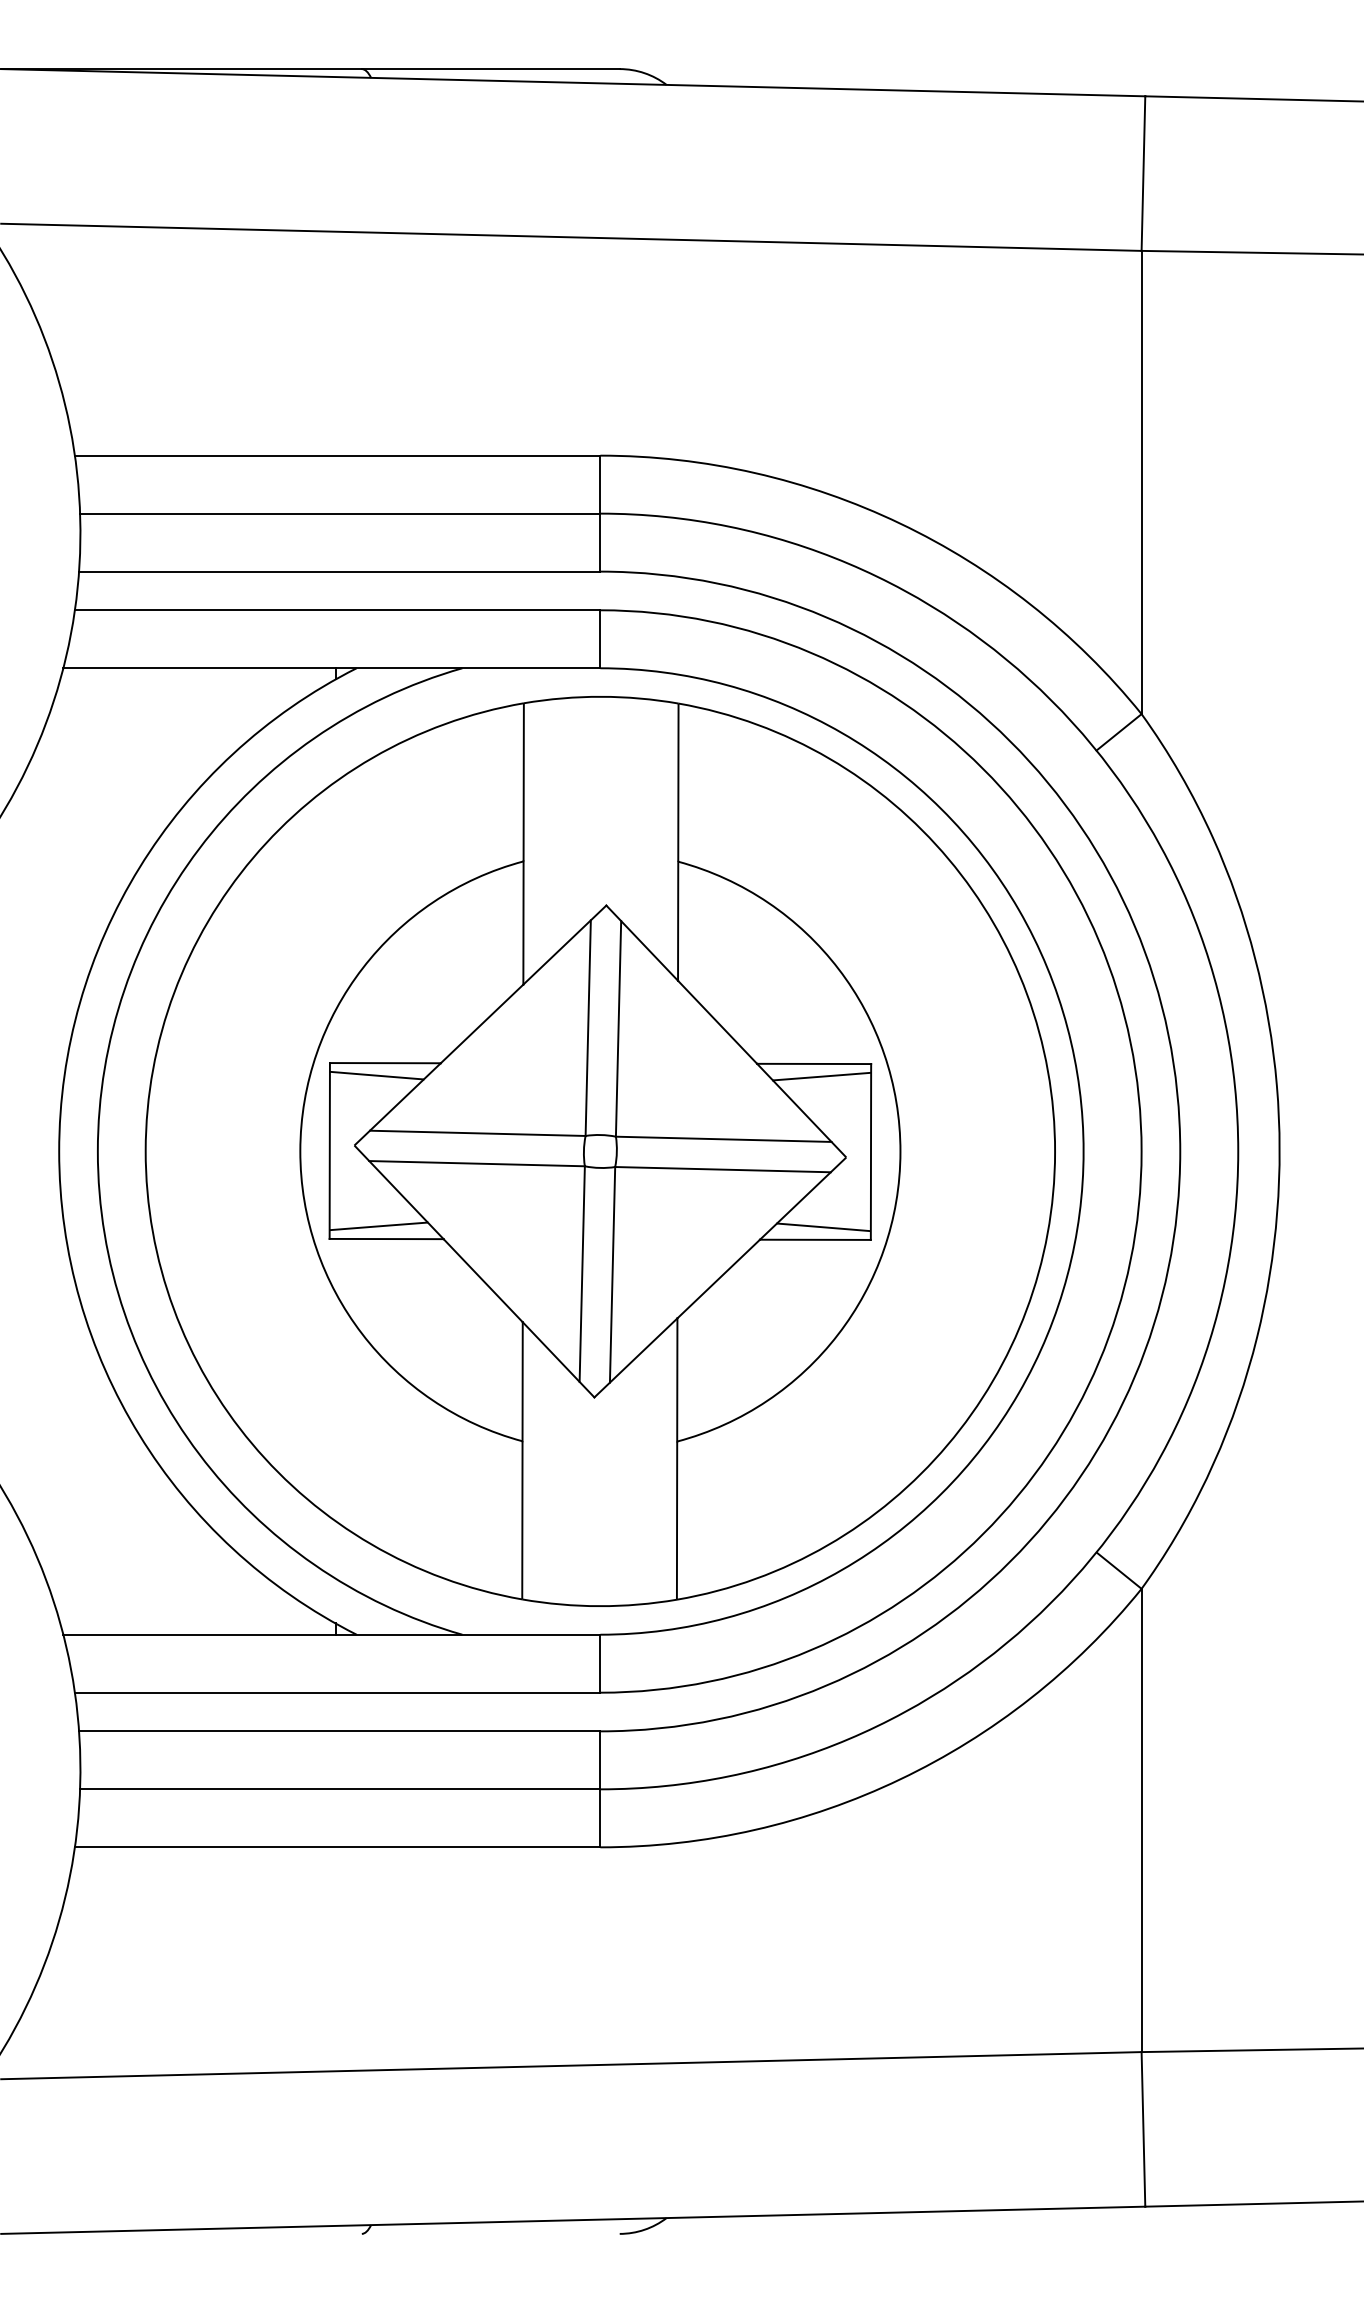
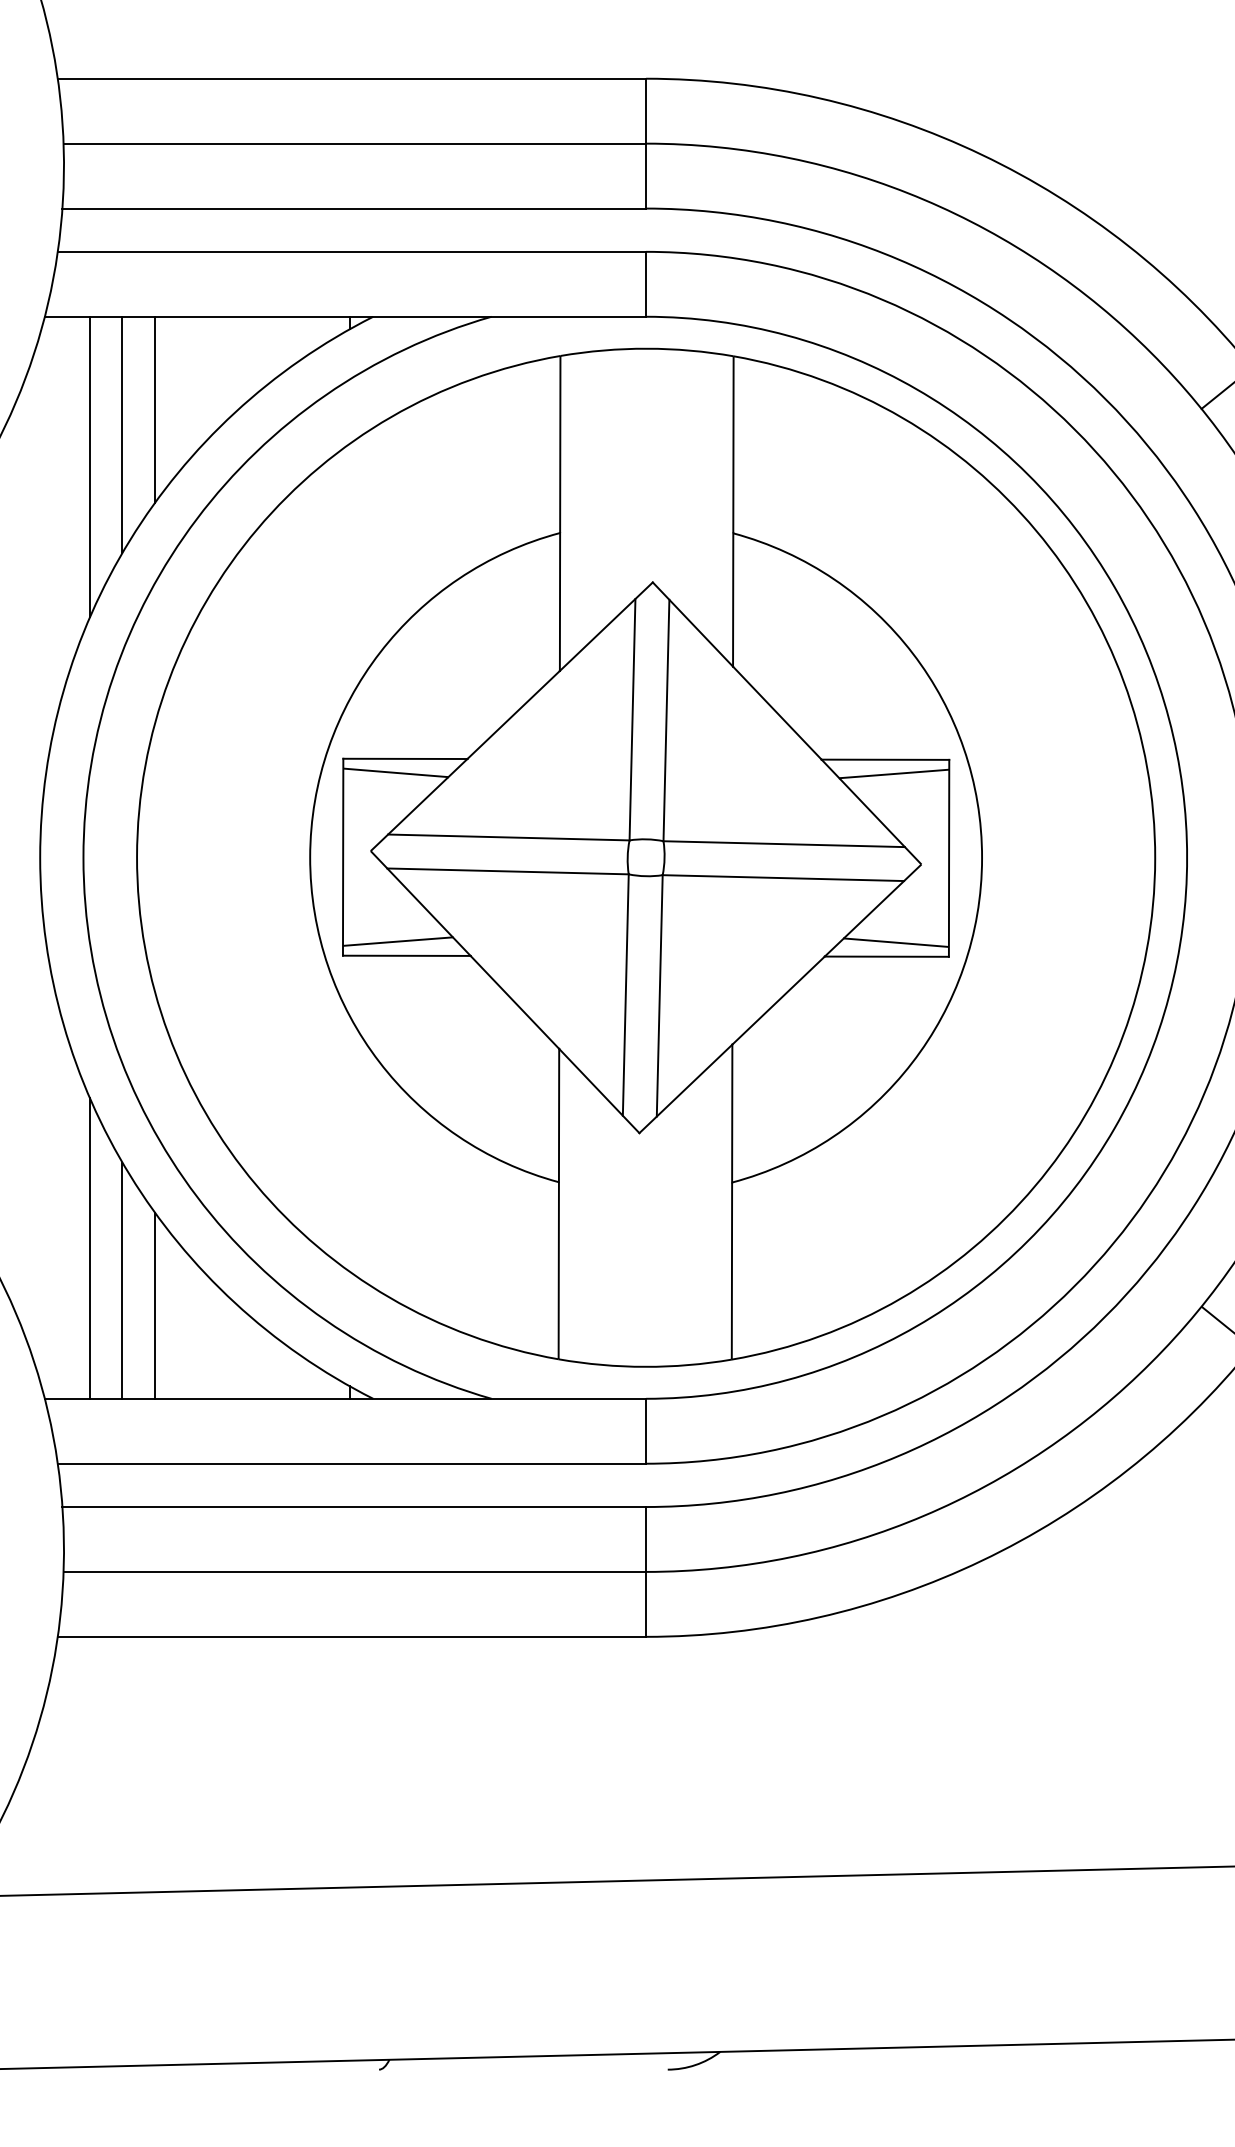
line: (161, 751) -> (154, 409), added
line: (132, 773) -> (122, 434), added
line: (103, 802) -> (89, 467), added
line: (103, 1500) -> (89, 1248), added
line: (132, 1528) -> (122, 1279), added
line: (161, 1551) -> (154, 1305), added

